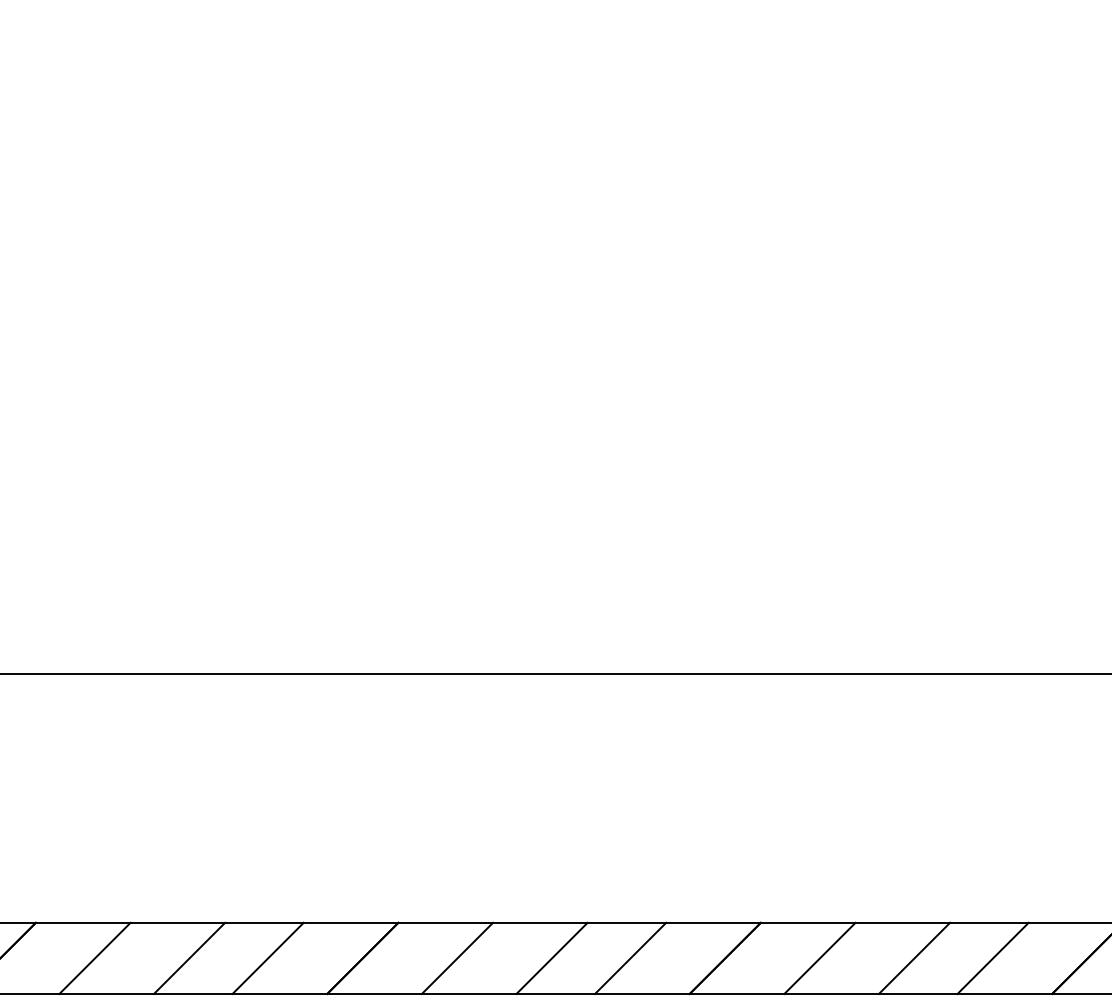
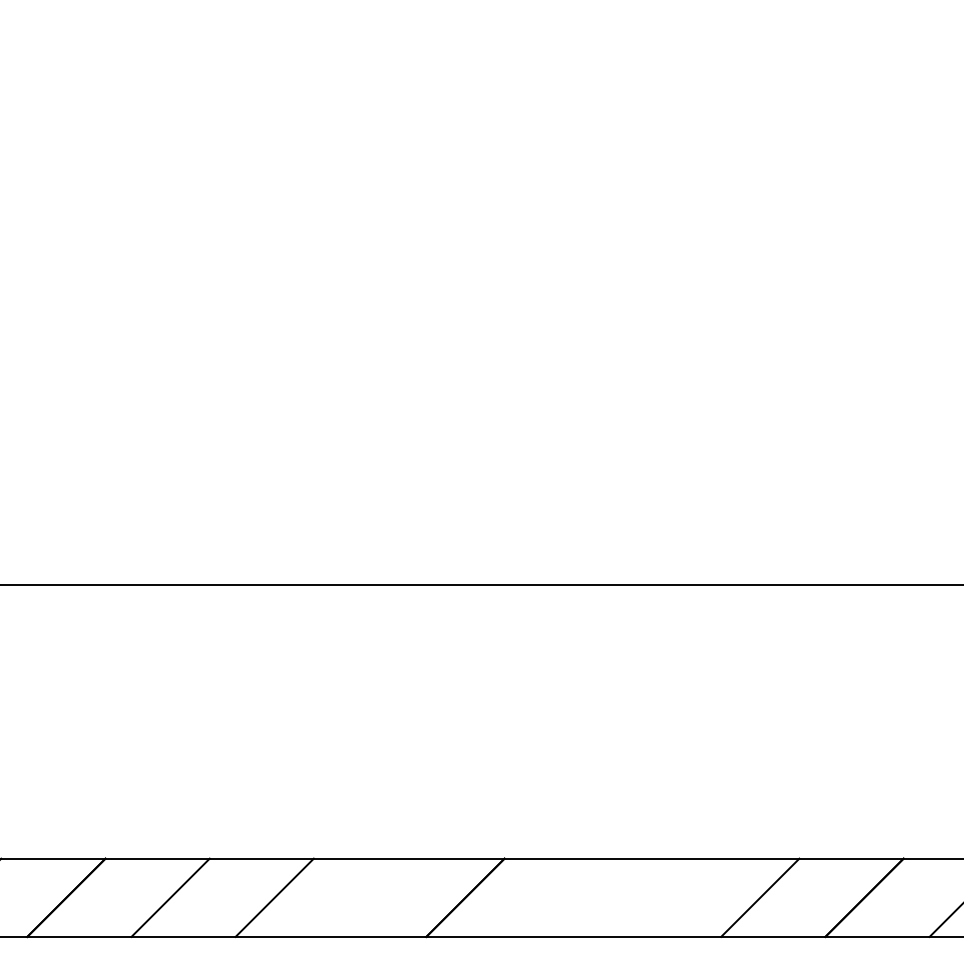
line: (267, 957) -> (360, 896), removed
line: (457, 957) -> (569, 896), removed
line: (551, 957) -> (673, 896), removed

